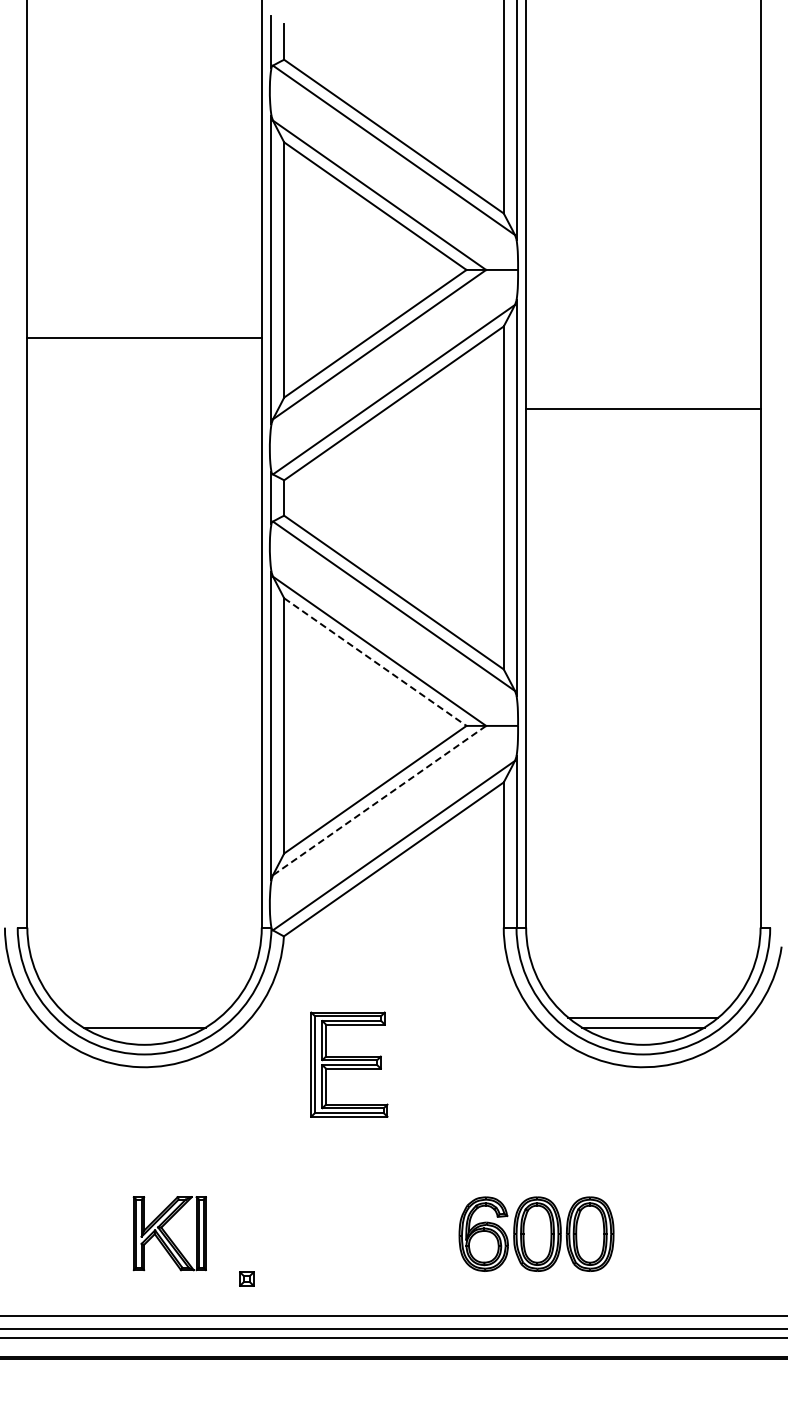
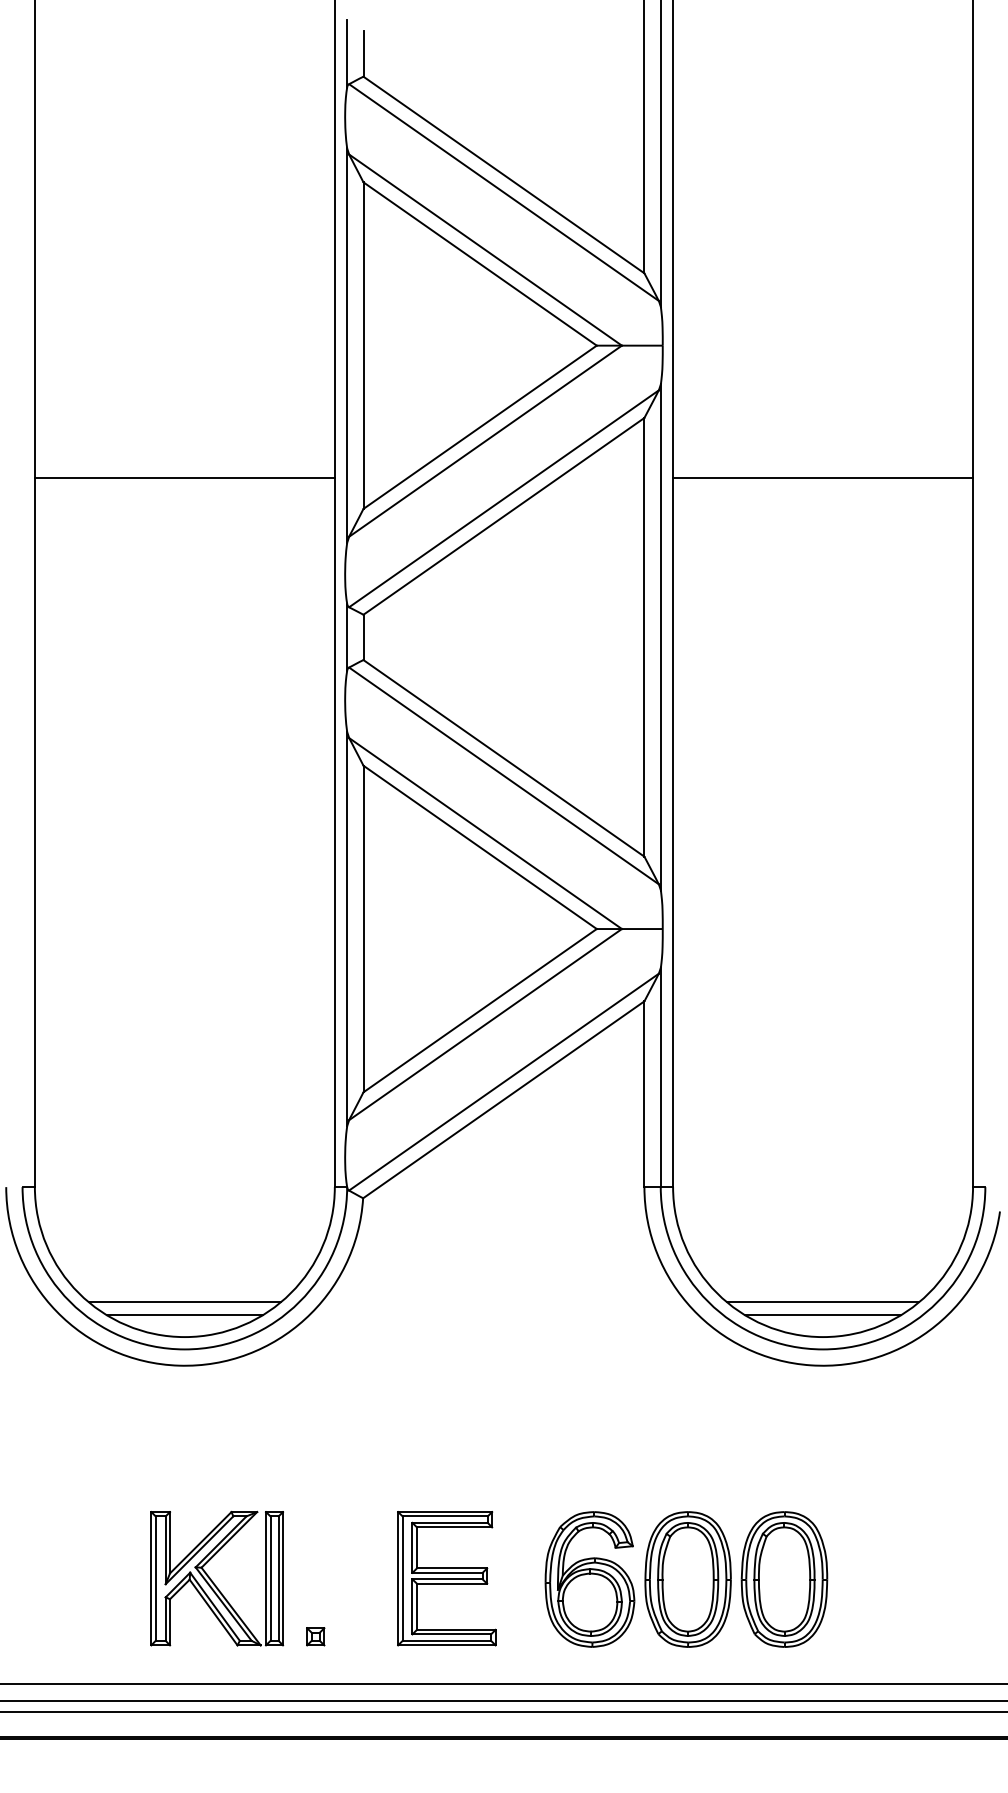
line: (144, 338) -> (184, 478), moved
line: (643, 409) -> (823, 478), moved
line: (375, 662) -> (480, 847), dashed -> solid
line: (379, 800) -> (485, 1024), dashed -> solid
line: (144, 1017) -> (184, 1302), added
part: (349, 1064) -> (447, 1578), moved
part: (169, 1233) -> (216, 1578), size x1.43
part: (536, 1233) -> (686, 1578), size x1.43

